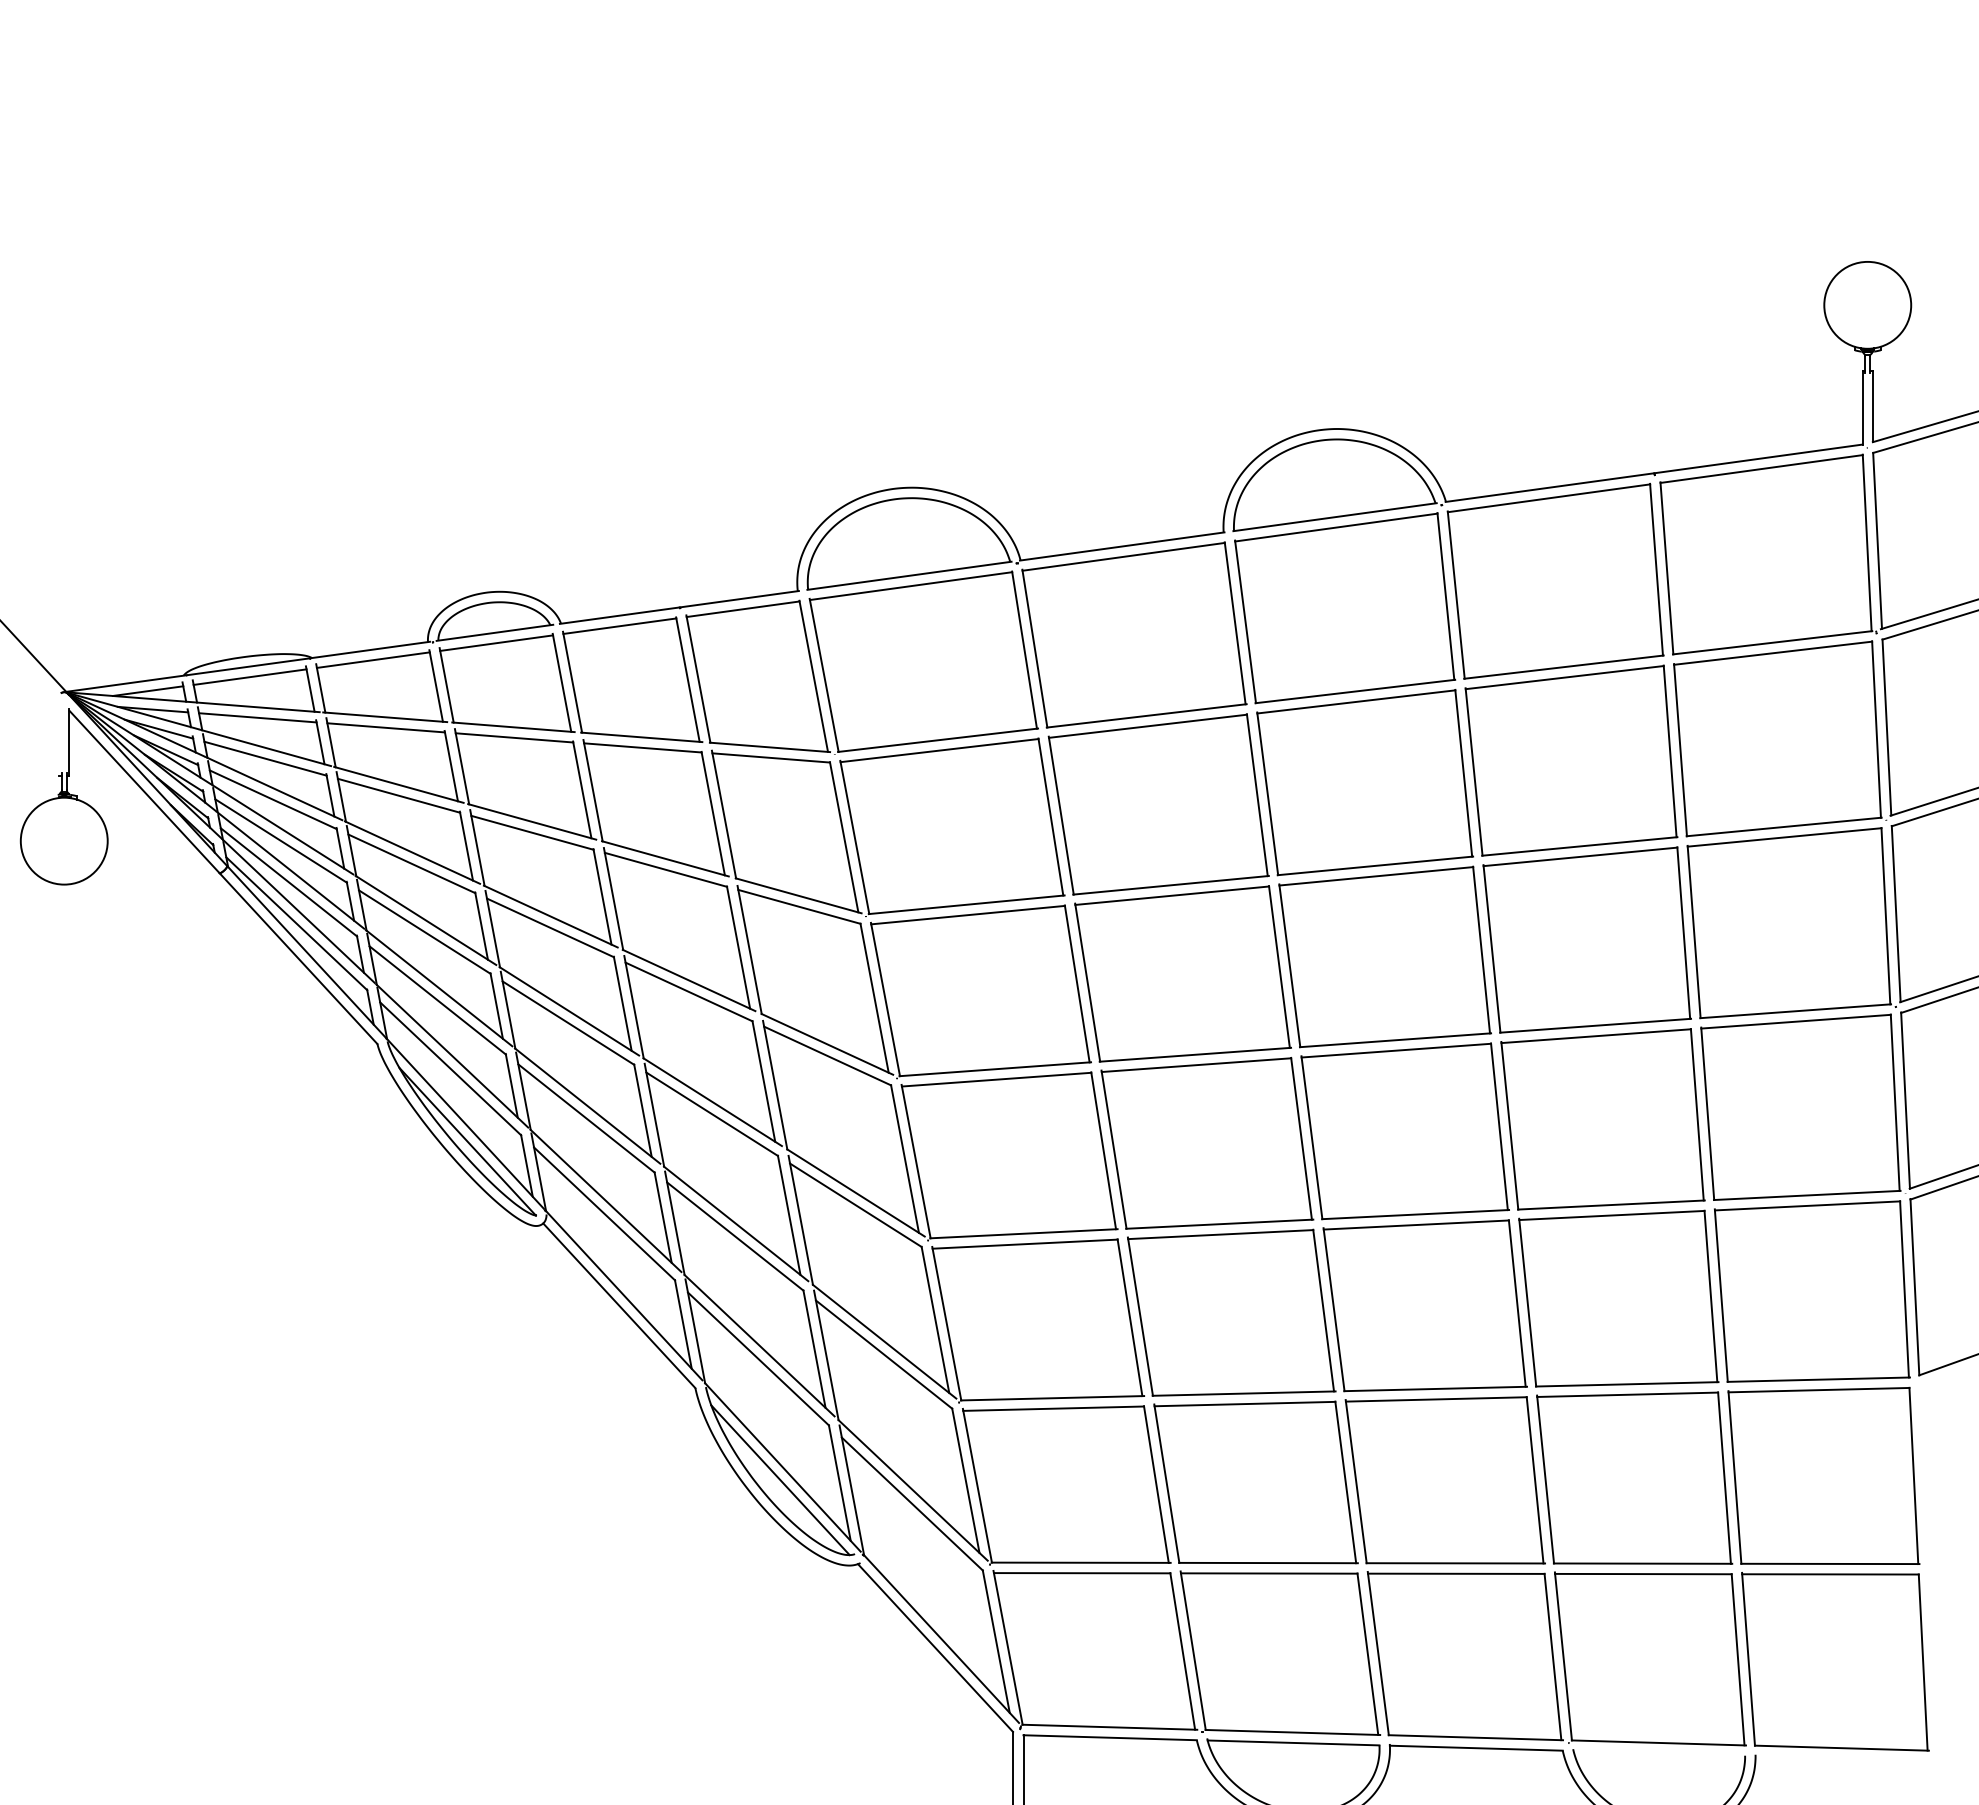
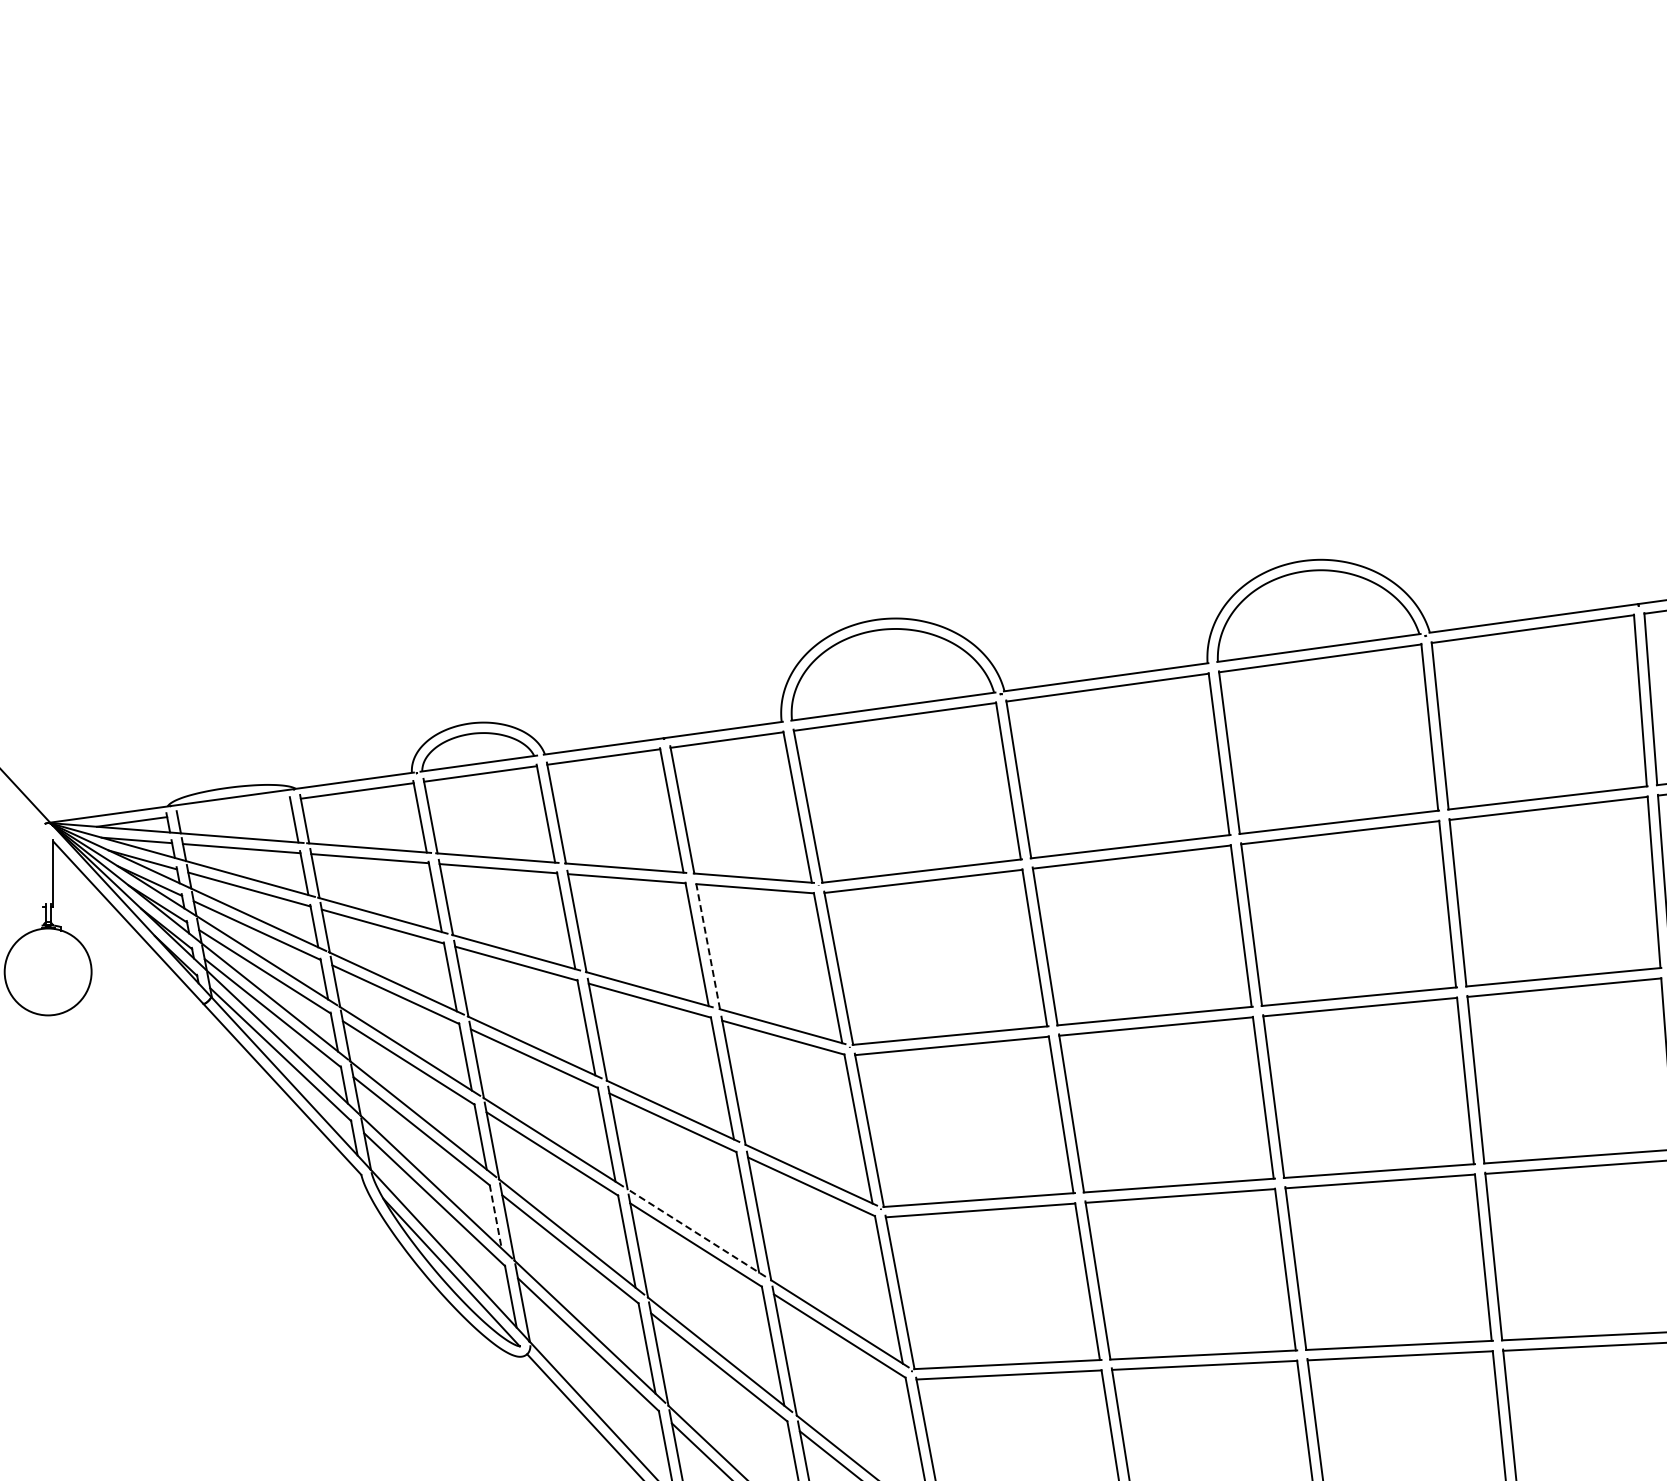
line: (249, 676) -> (233, 807), removed
line: (723, 814) -> (707, 945), solid -> dashed
line: (511, 1086) -> (495, 1217), solid -> dashed
line: (712, 1101) -> (696, 1232), solid -> dashed

